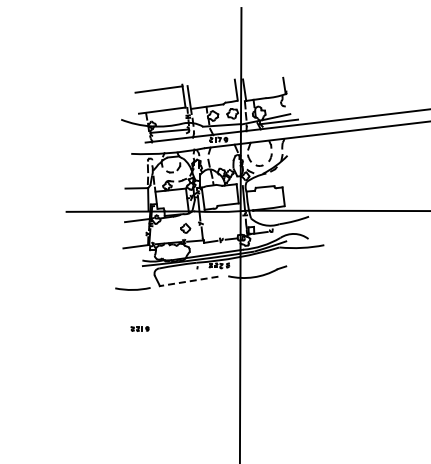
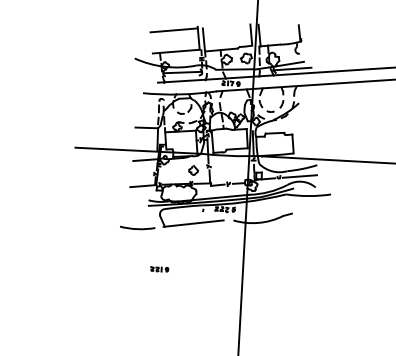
line: (292, 228) -> (300, 176), added
line: (188, 281) -> (193, 223), dashed -> solid
part: (139, 328) -> (159, 268), moved

